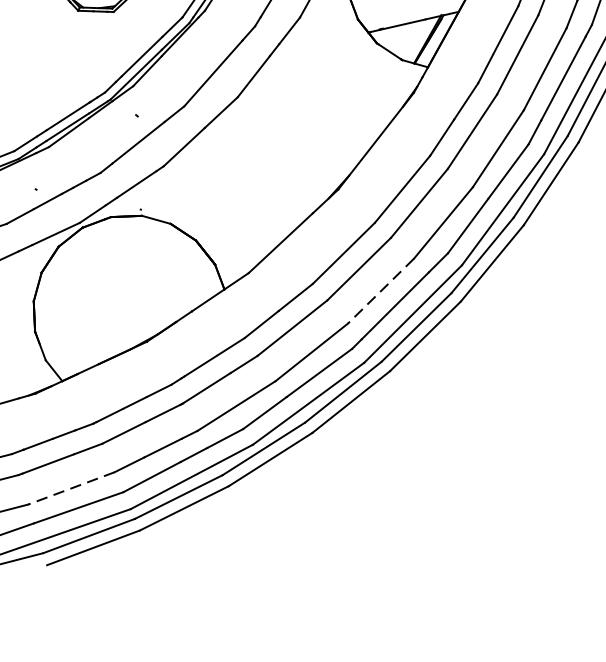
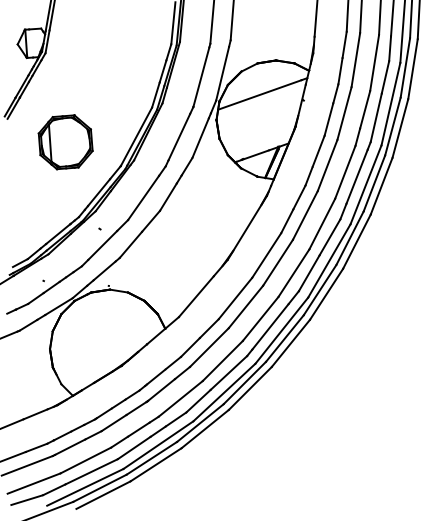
line: (380, 292) -> (260, 319), dashed -> solid
line: (70, 488) -> (85, 460), dashed -> solid

